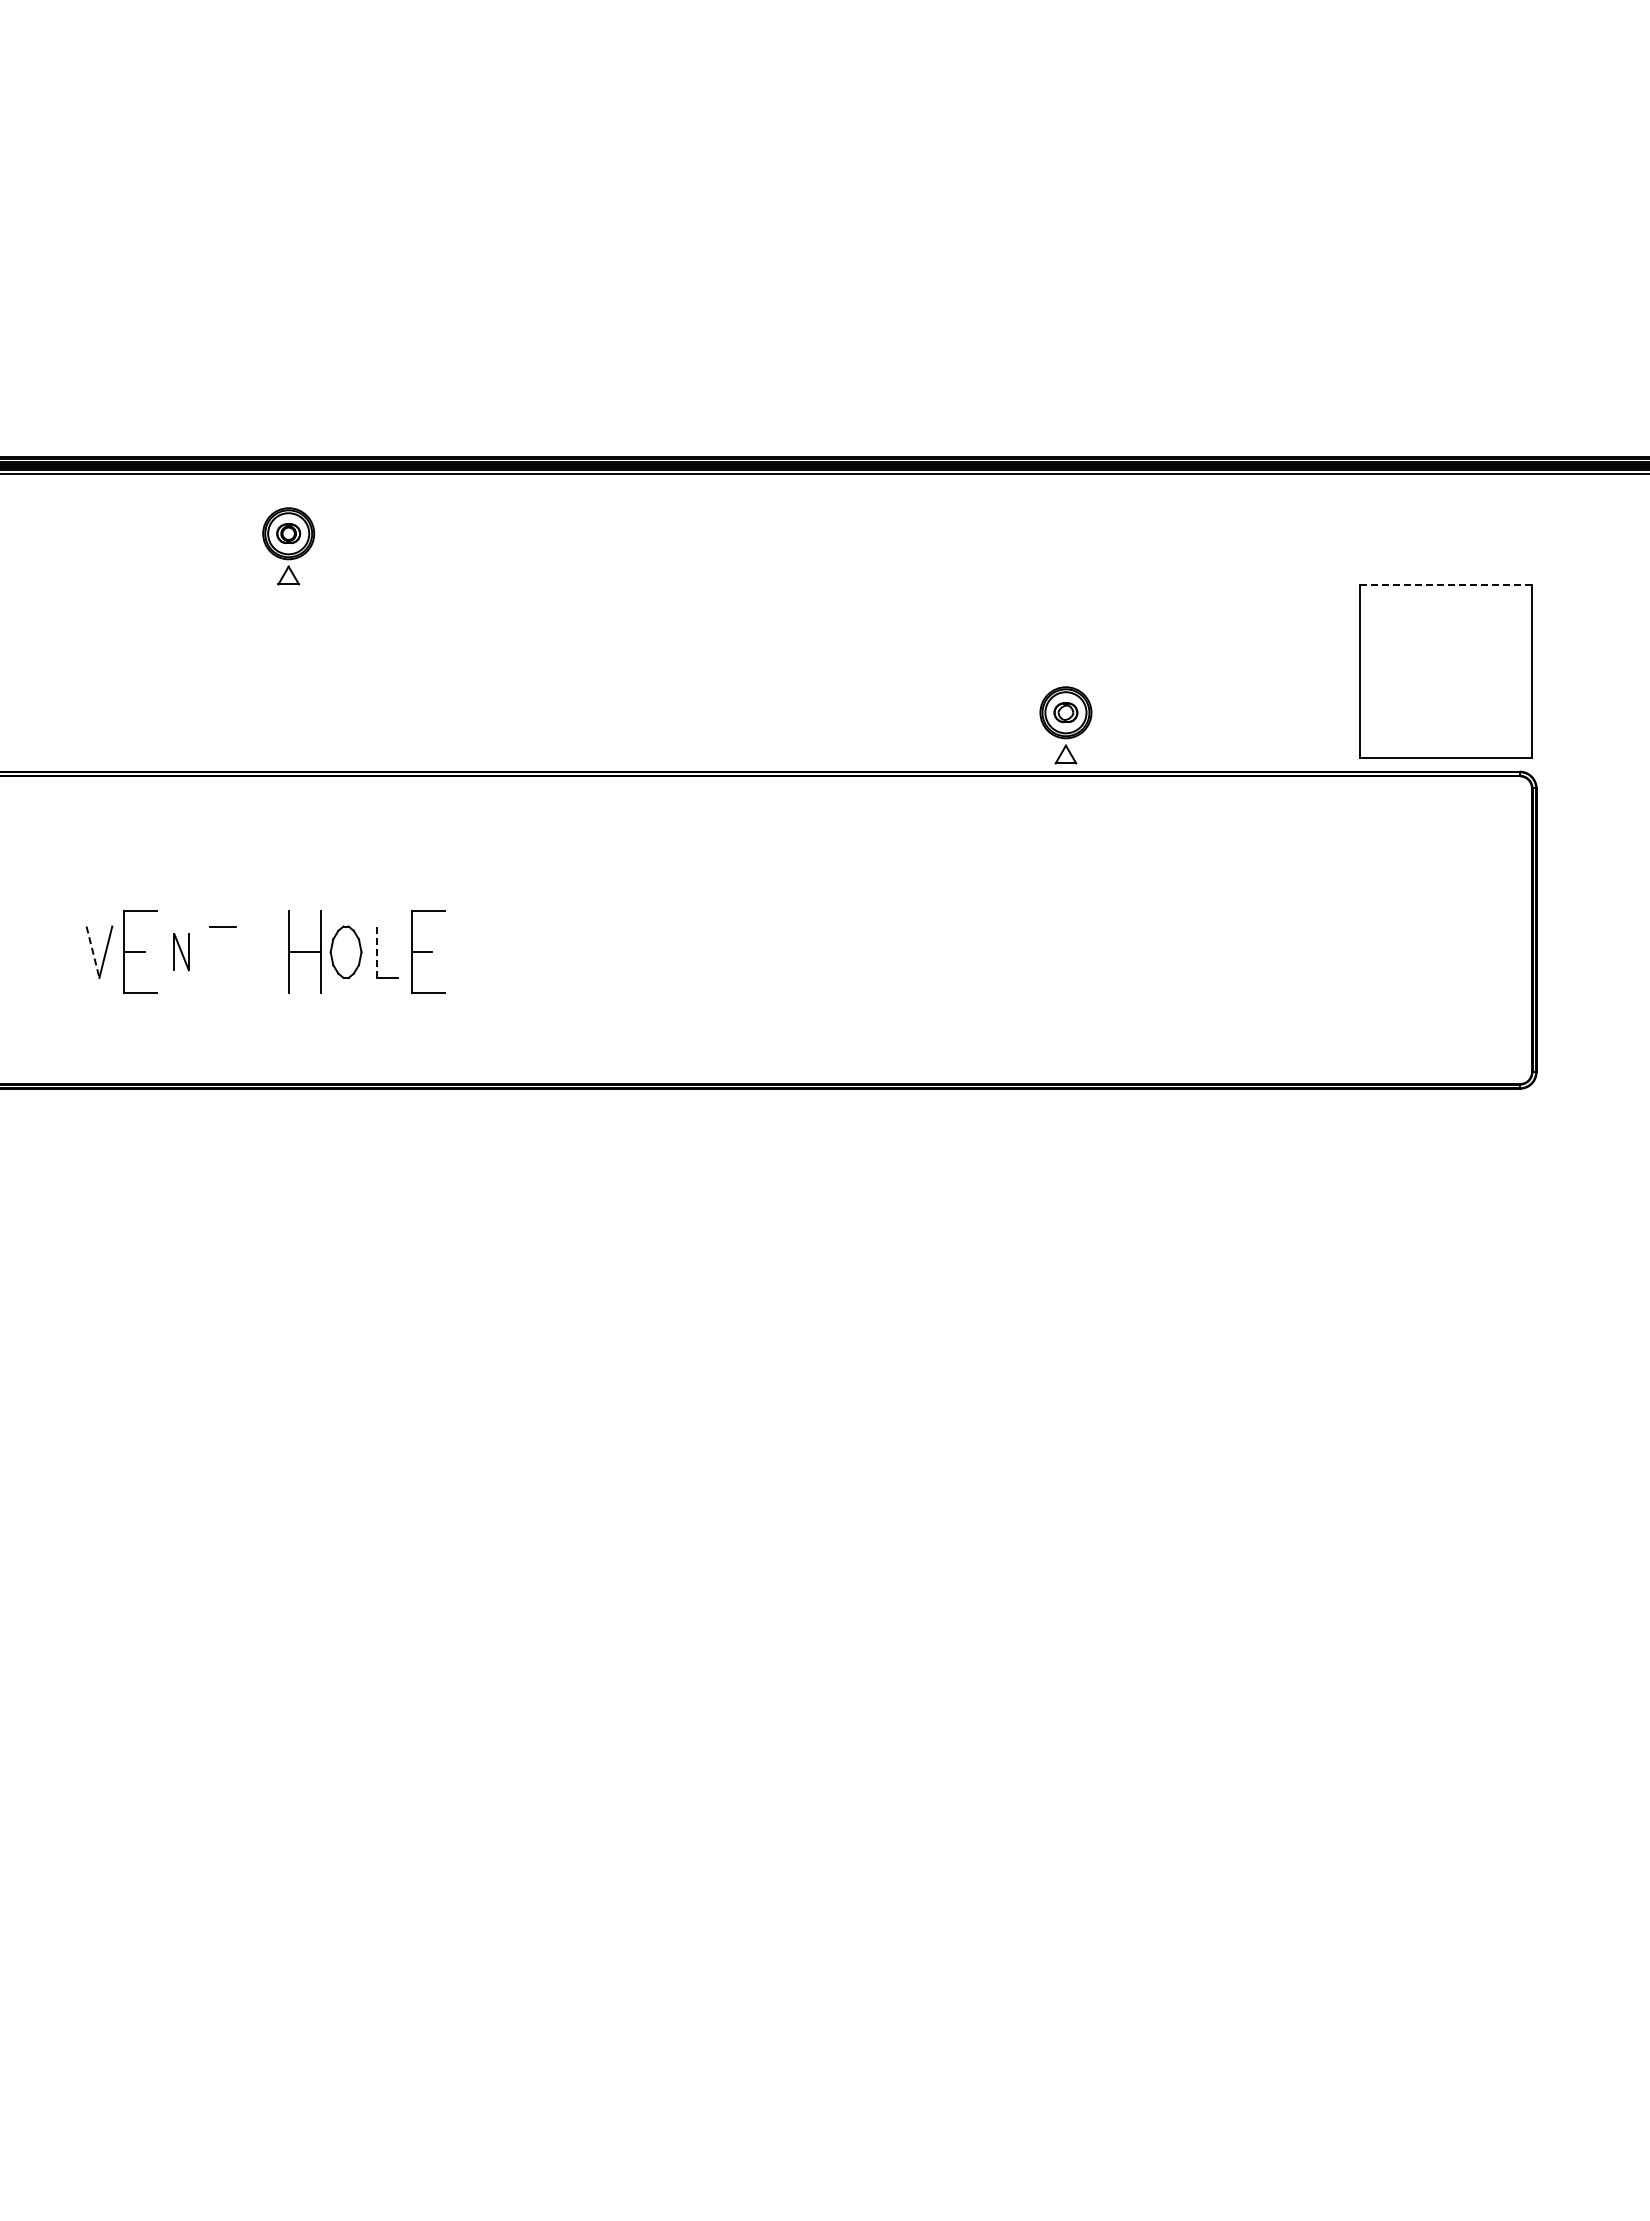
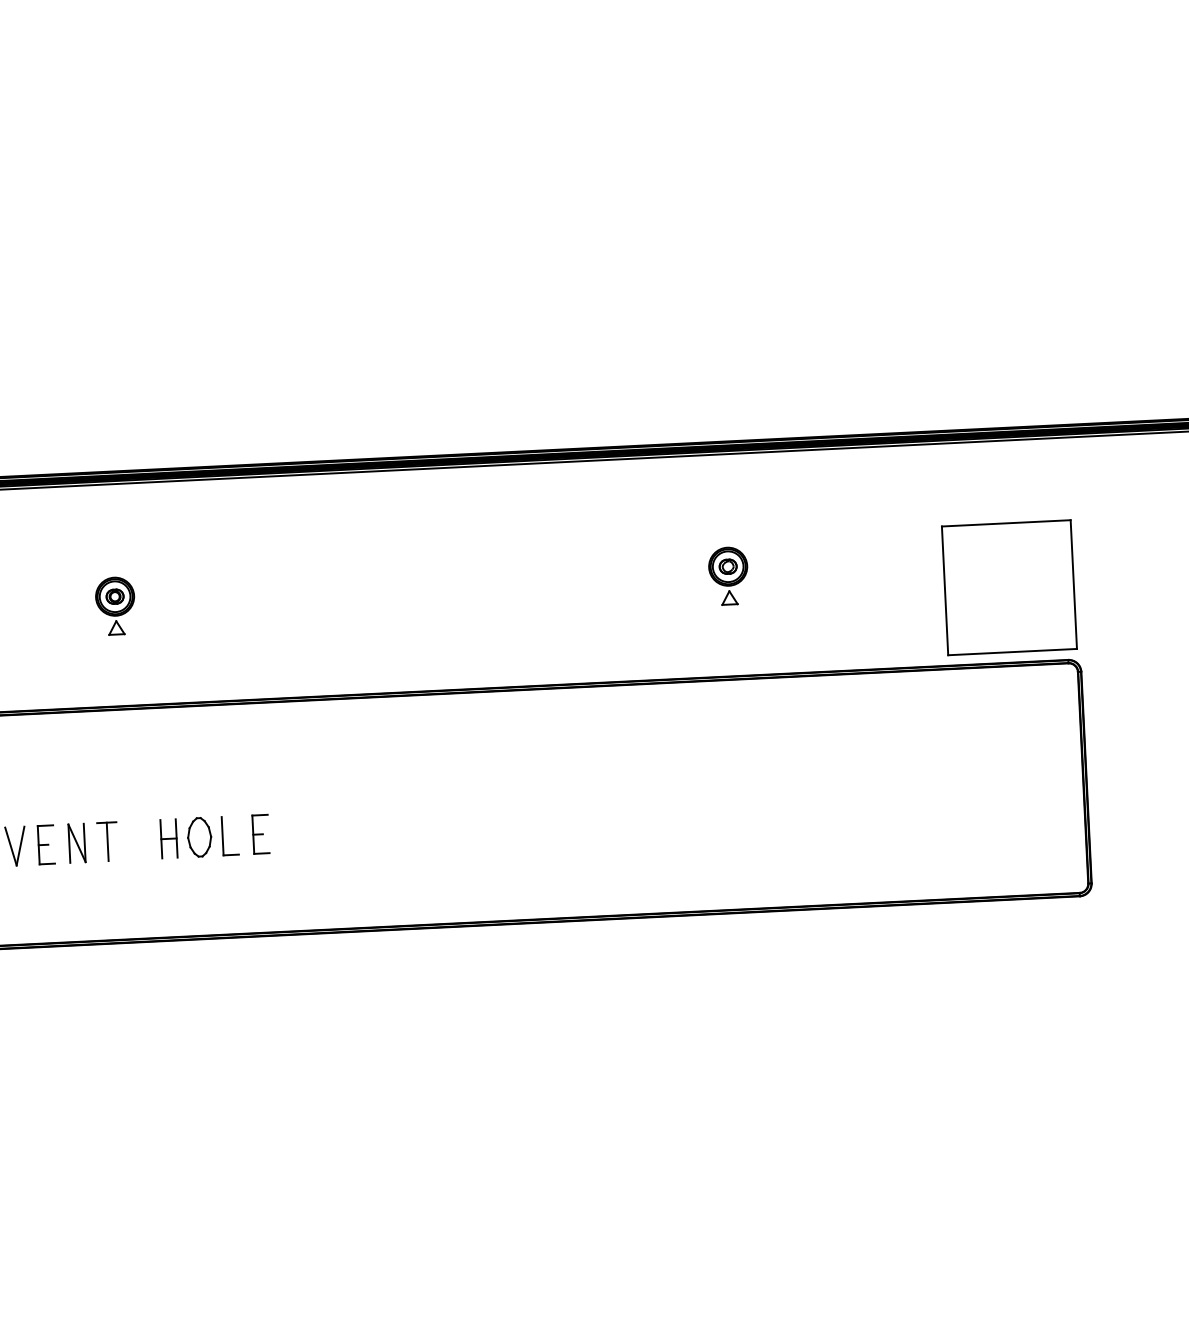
part: (288, 546) -> (115, 606), moved
line: (1445, 584) -> (1005, 523), dashed -> solid
part: (1065, 725) -> (728, 576), moved
part: (181, 951) -> (76, 842), size x1.43
line: (222, 951) -> (107, 841), added
line: (93, 952) -> (11, 846), dashed -> solid
part: (140, 952) -> (46, 845), size x0.62
part: (304, 952) -> (168, 839), size x0.62
line: (376, 952) -> (222, 836), dashed -> solid
part: (428, 952) -> (261, 834), size x0.62

